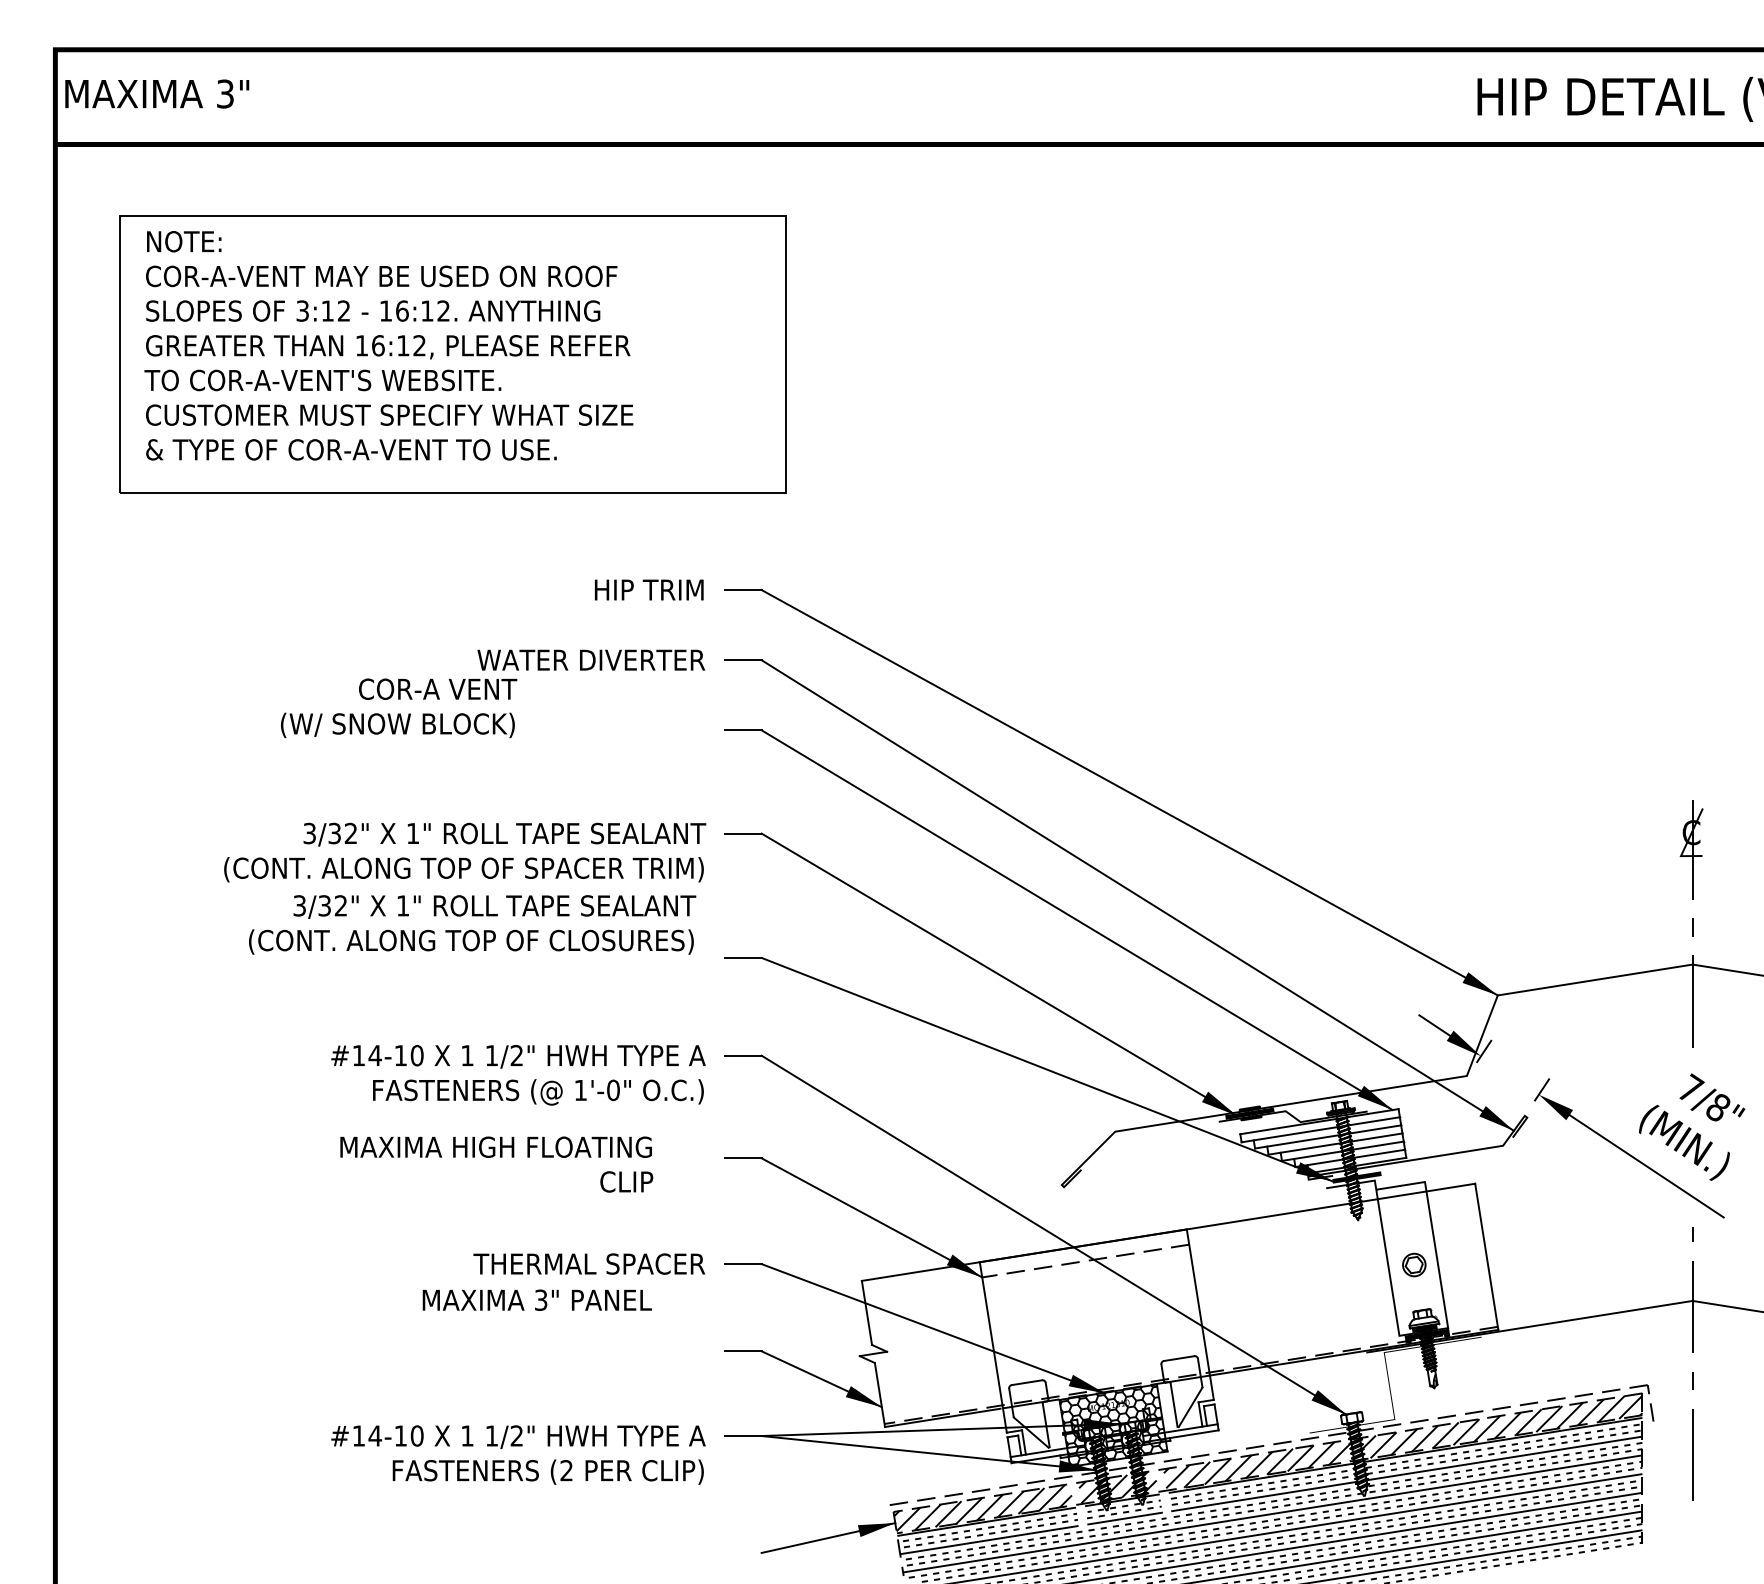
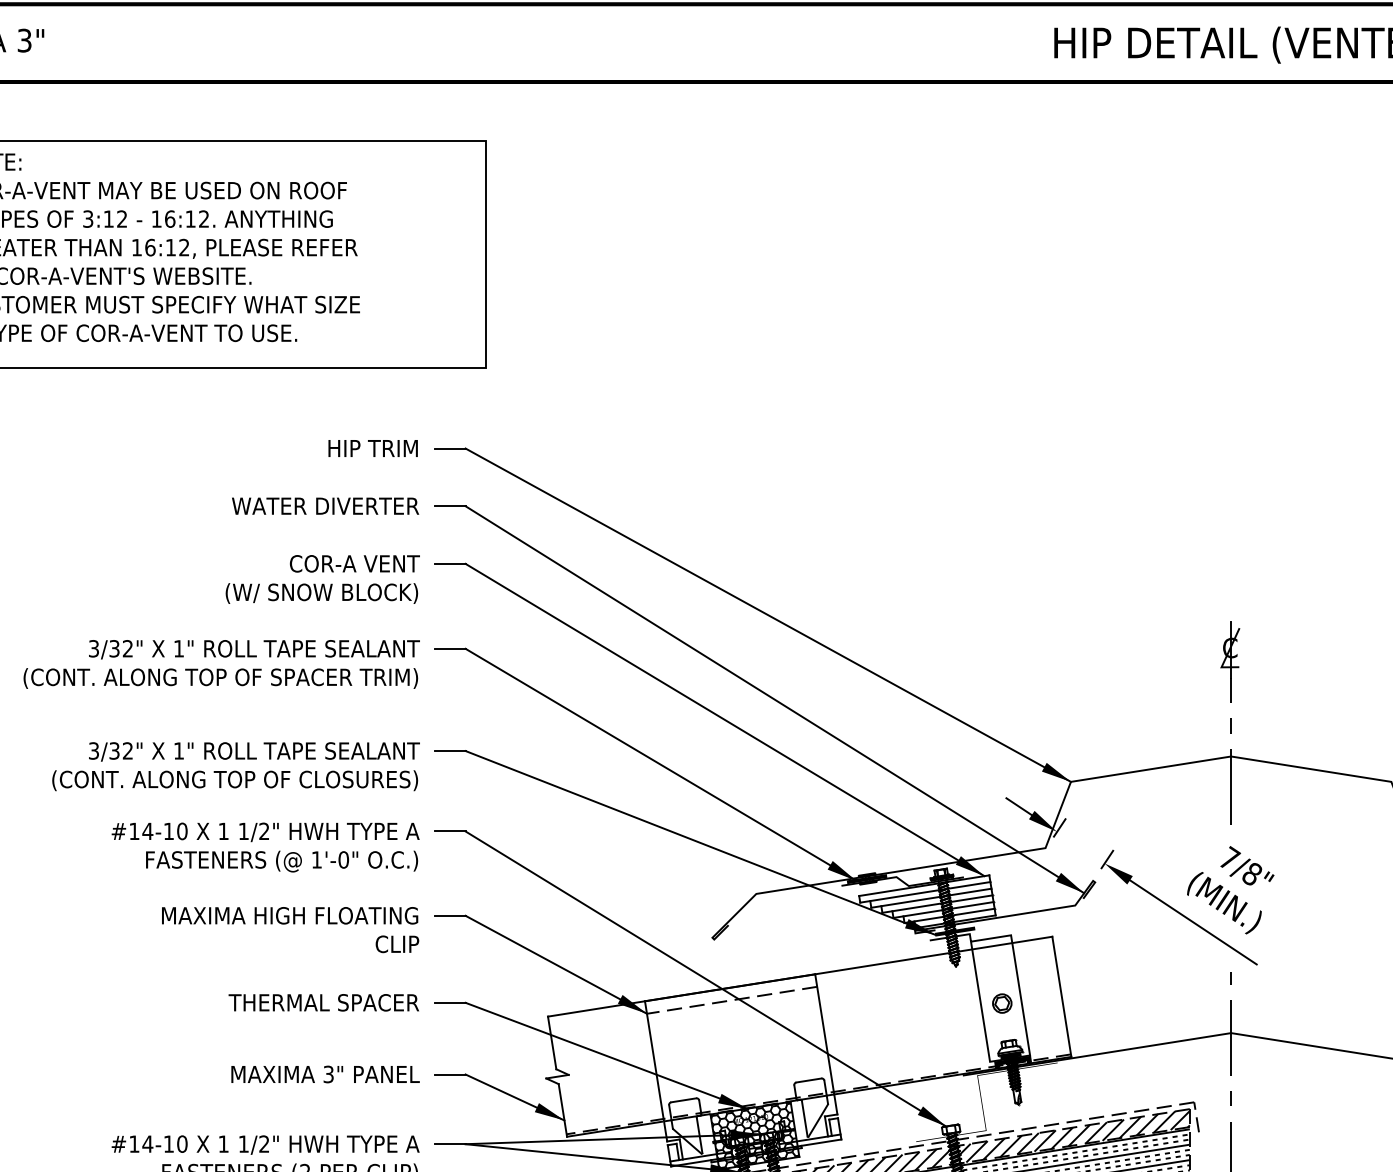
text: (399, 708) -> (323, 579), moved
text: (472, 924) -> (236, 766), moved
text: (496, 1164) -> (290, 929), moved
text: (536, 1299) -> (324, 1073), moved

